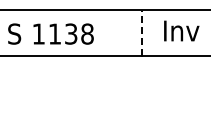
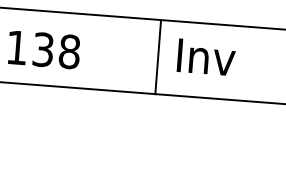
text: (181, 30) -> (206, 56), moved
line: (142, 33) -> (158, 57), dashed -> solid

